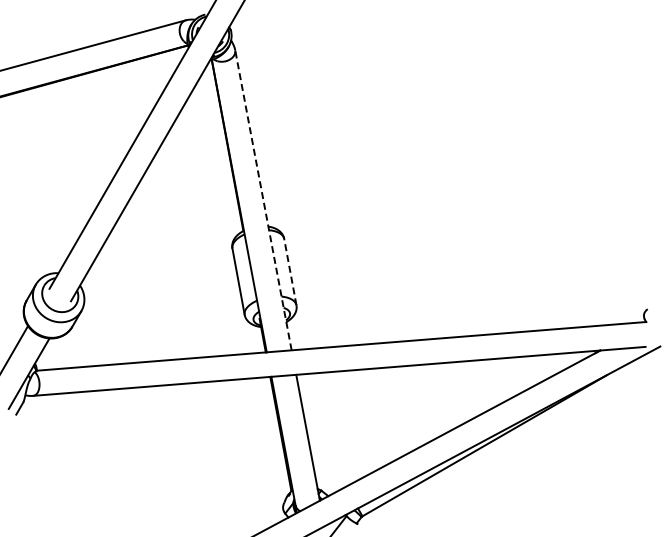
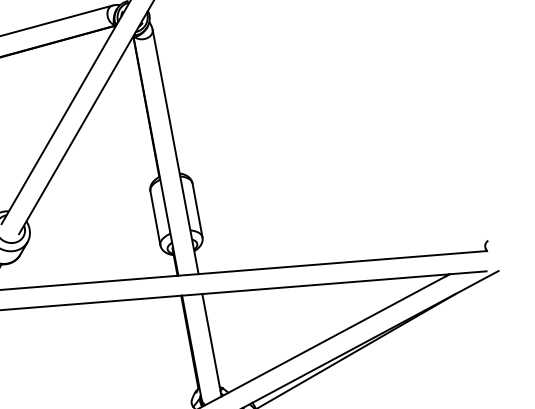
line: (263, 200) -> (175, 152), dashed -> solid
line: (290, 272) -> (197, 210), dashed -> solid

